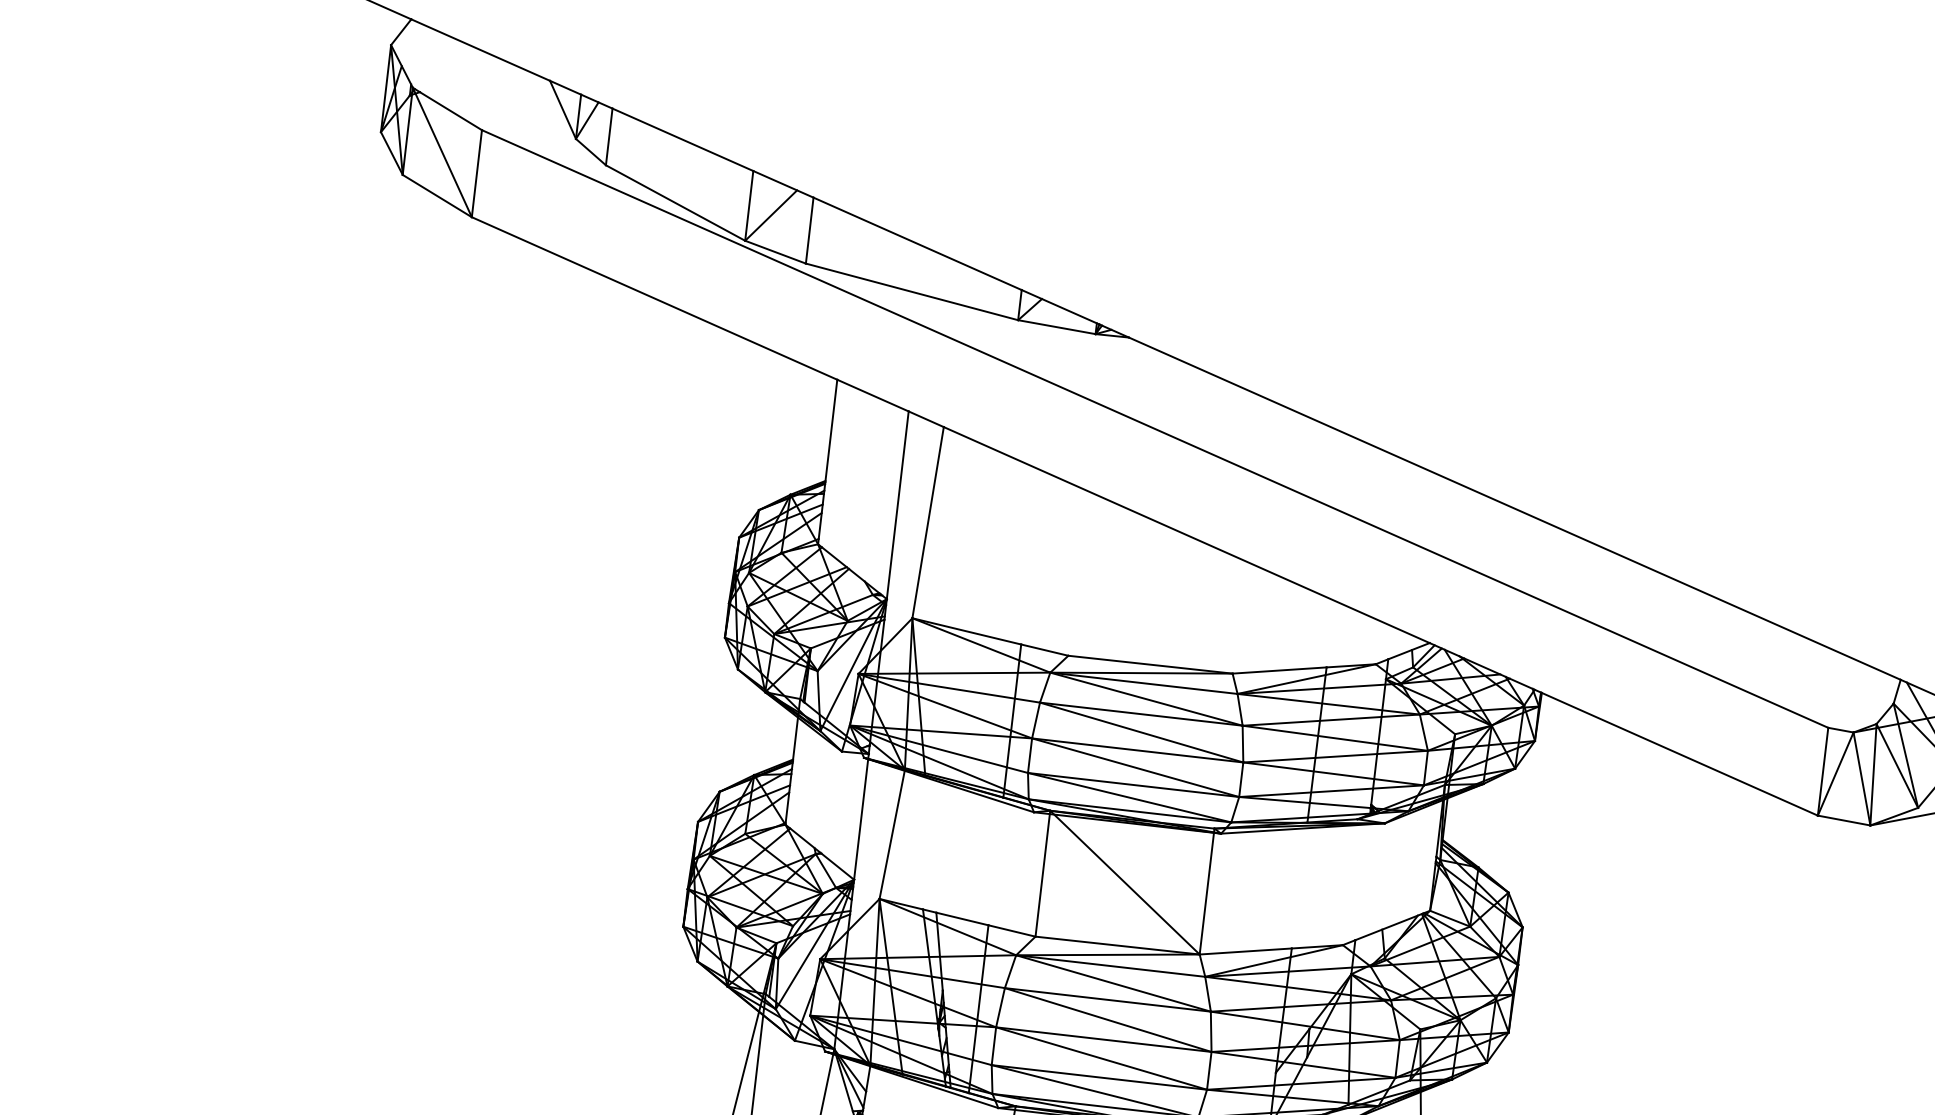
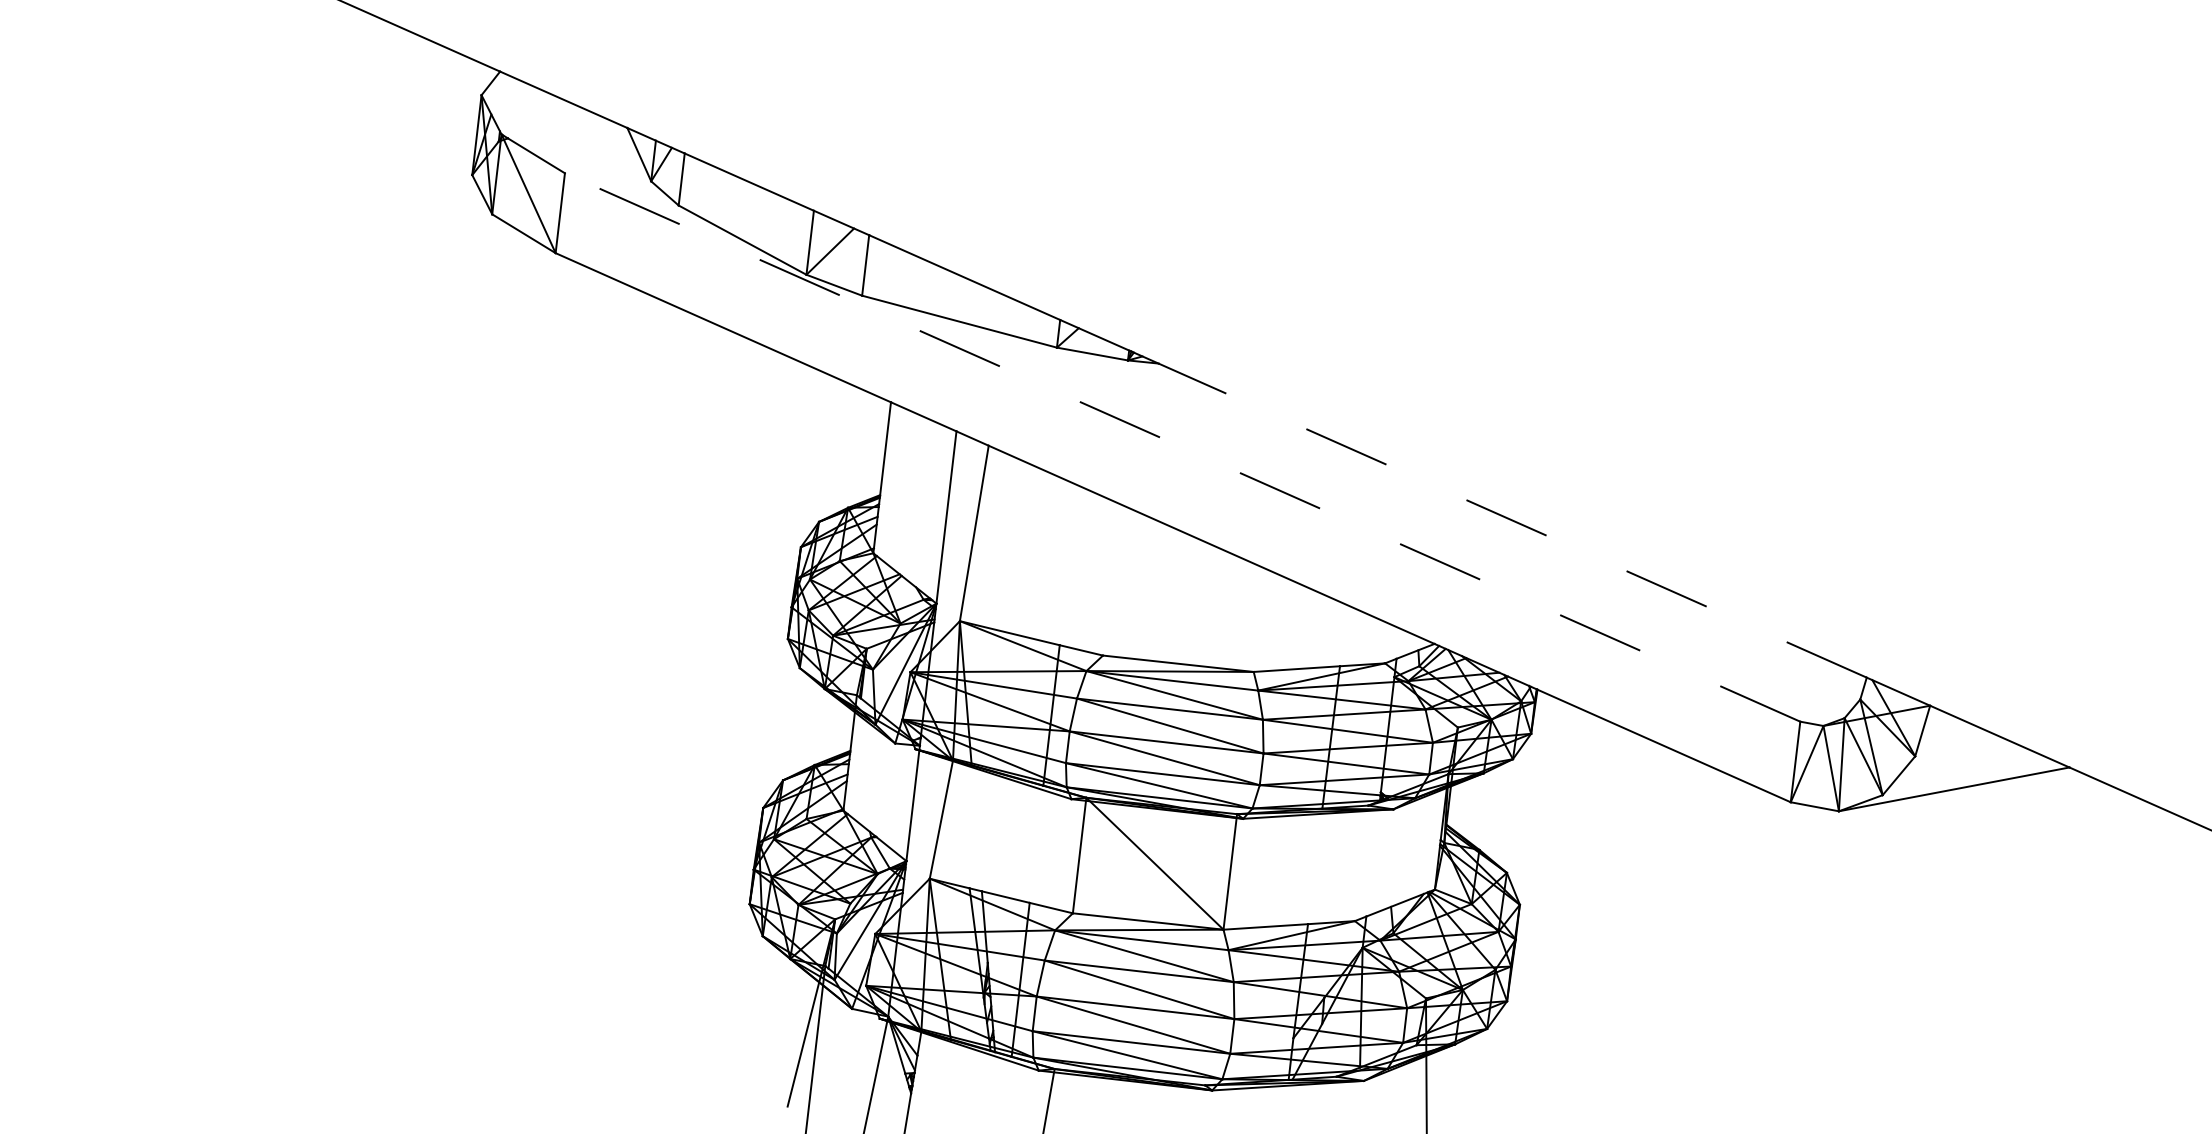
line: (1154, 429) -> (1182, 447), solid -> dashed
line: (1514, 508) -> (1512, 520), solid -> dashed

